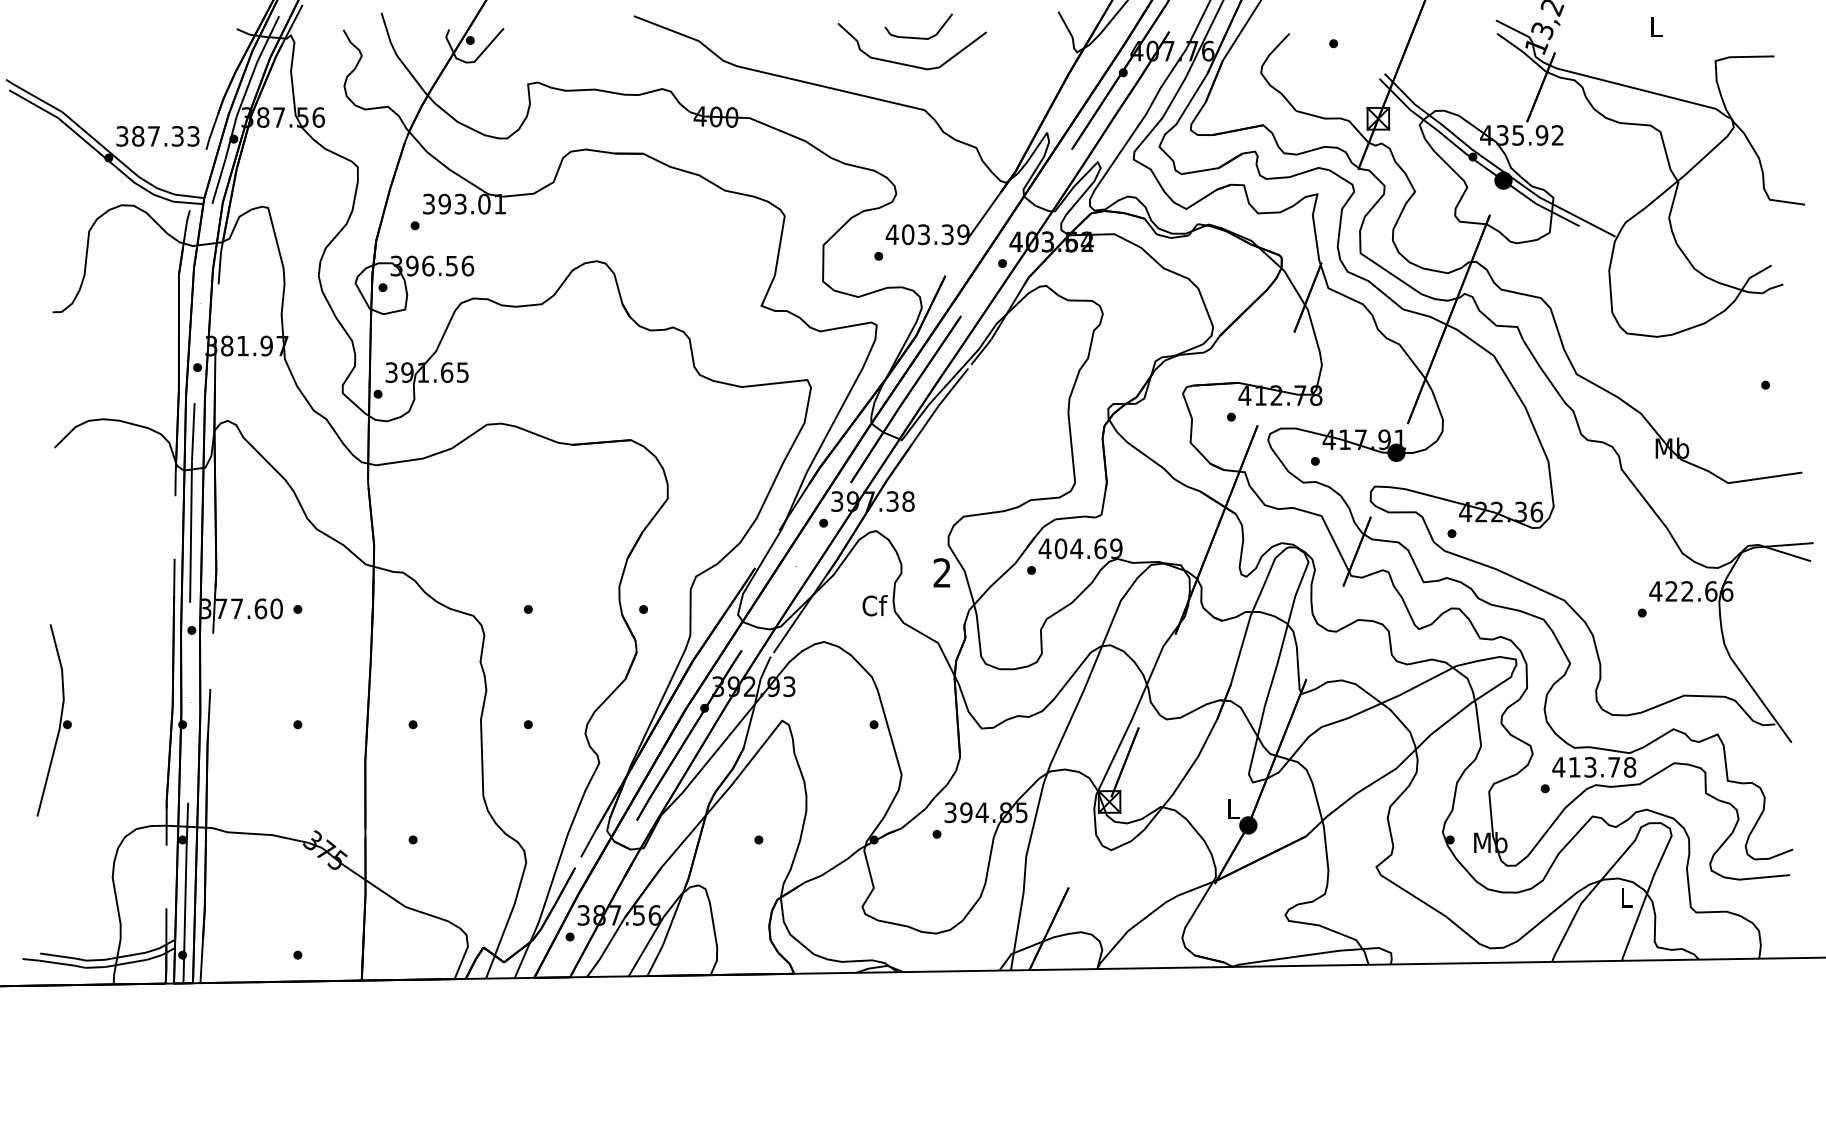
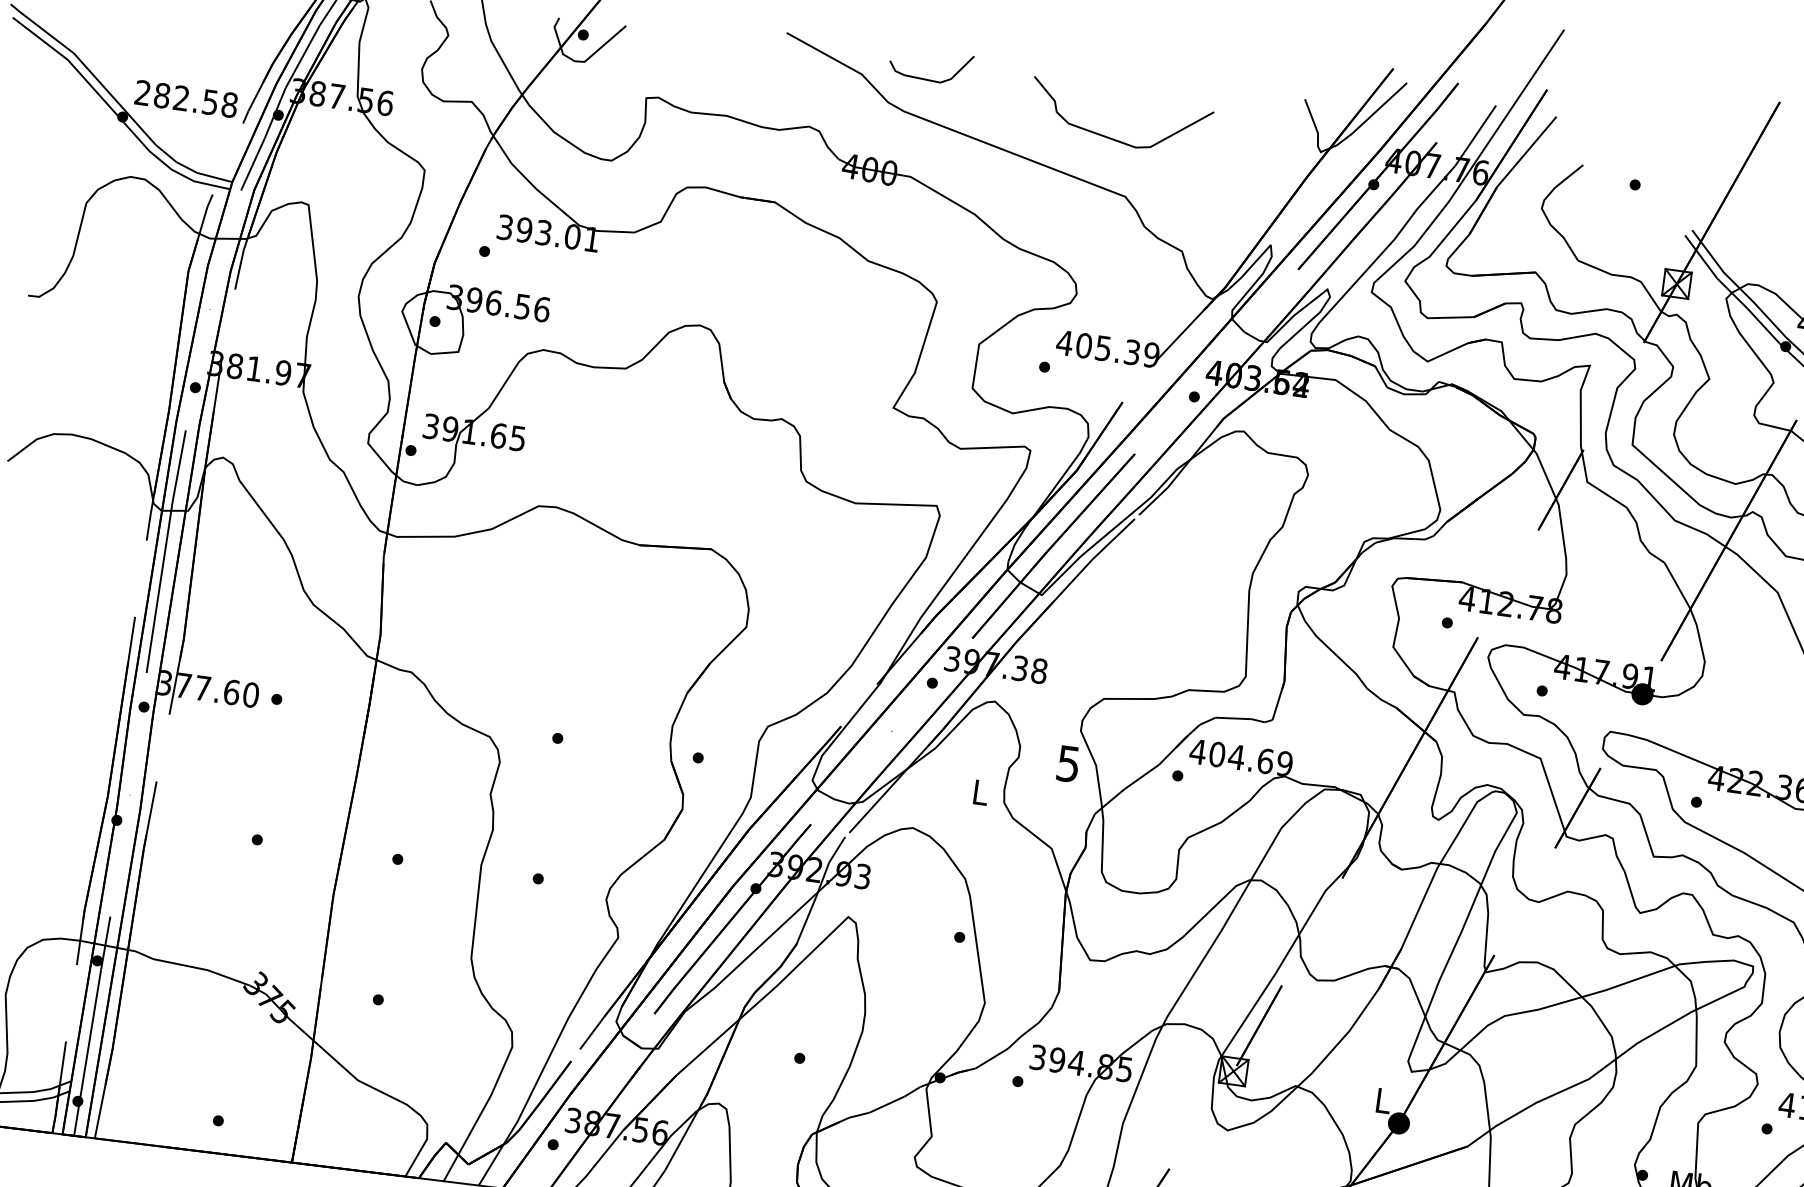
curve: (918, 37) -> (928, 79), moved
text: (157, 136) -> (185, 99), 387.33 -> 282.58
text: (923, 234) -> (1102, 348), 403.39 -> 405.39
text: (941, 572) -> (1067, 763), 2 -> 5
text: (874, 605) -> (980, 792), Cf -> L

